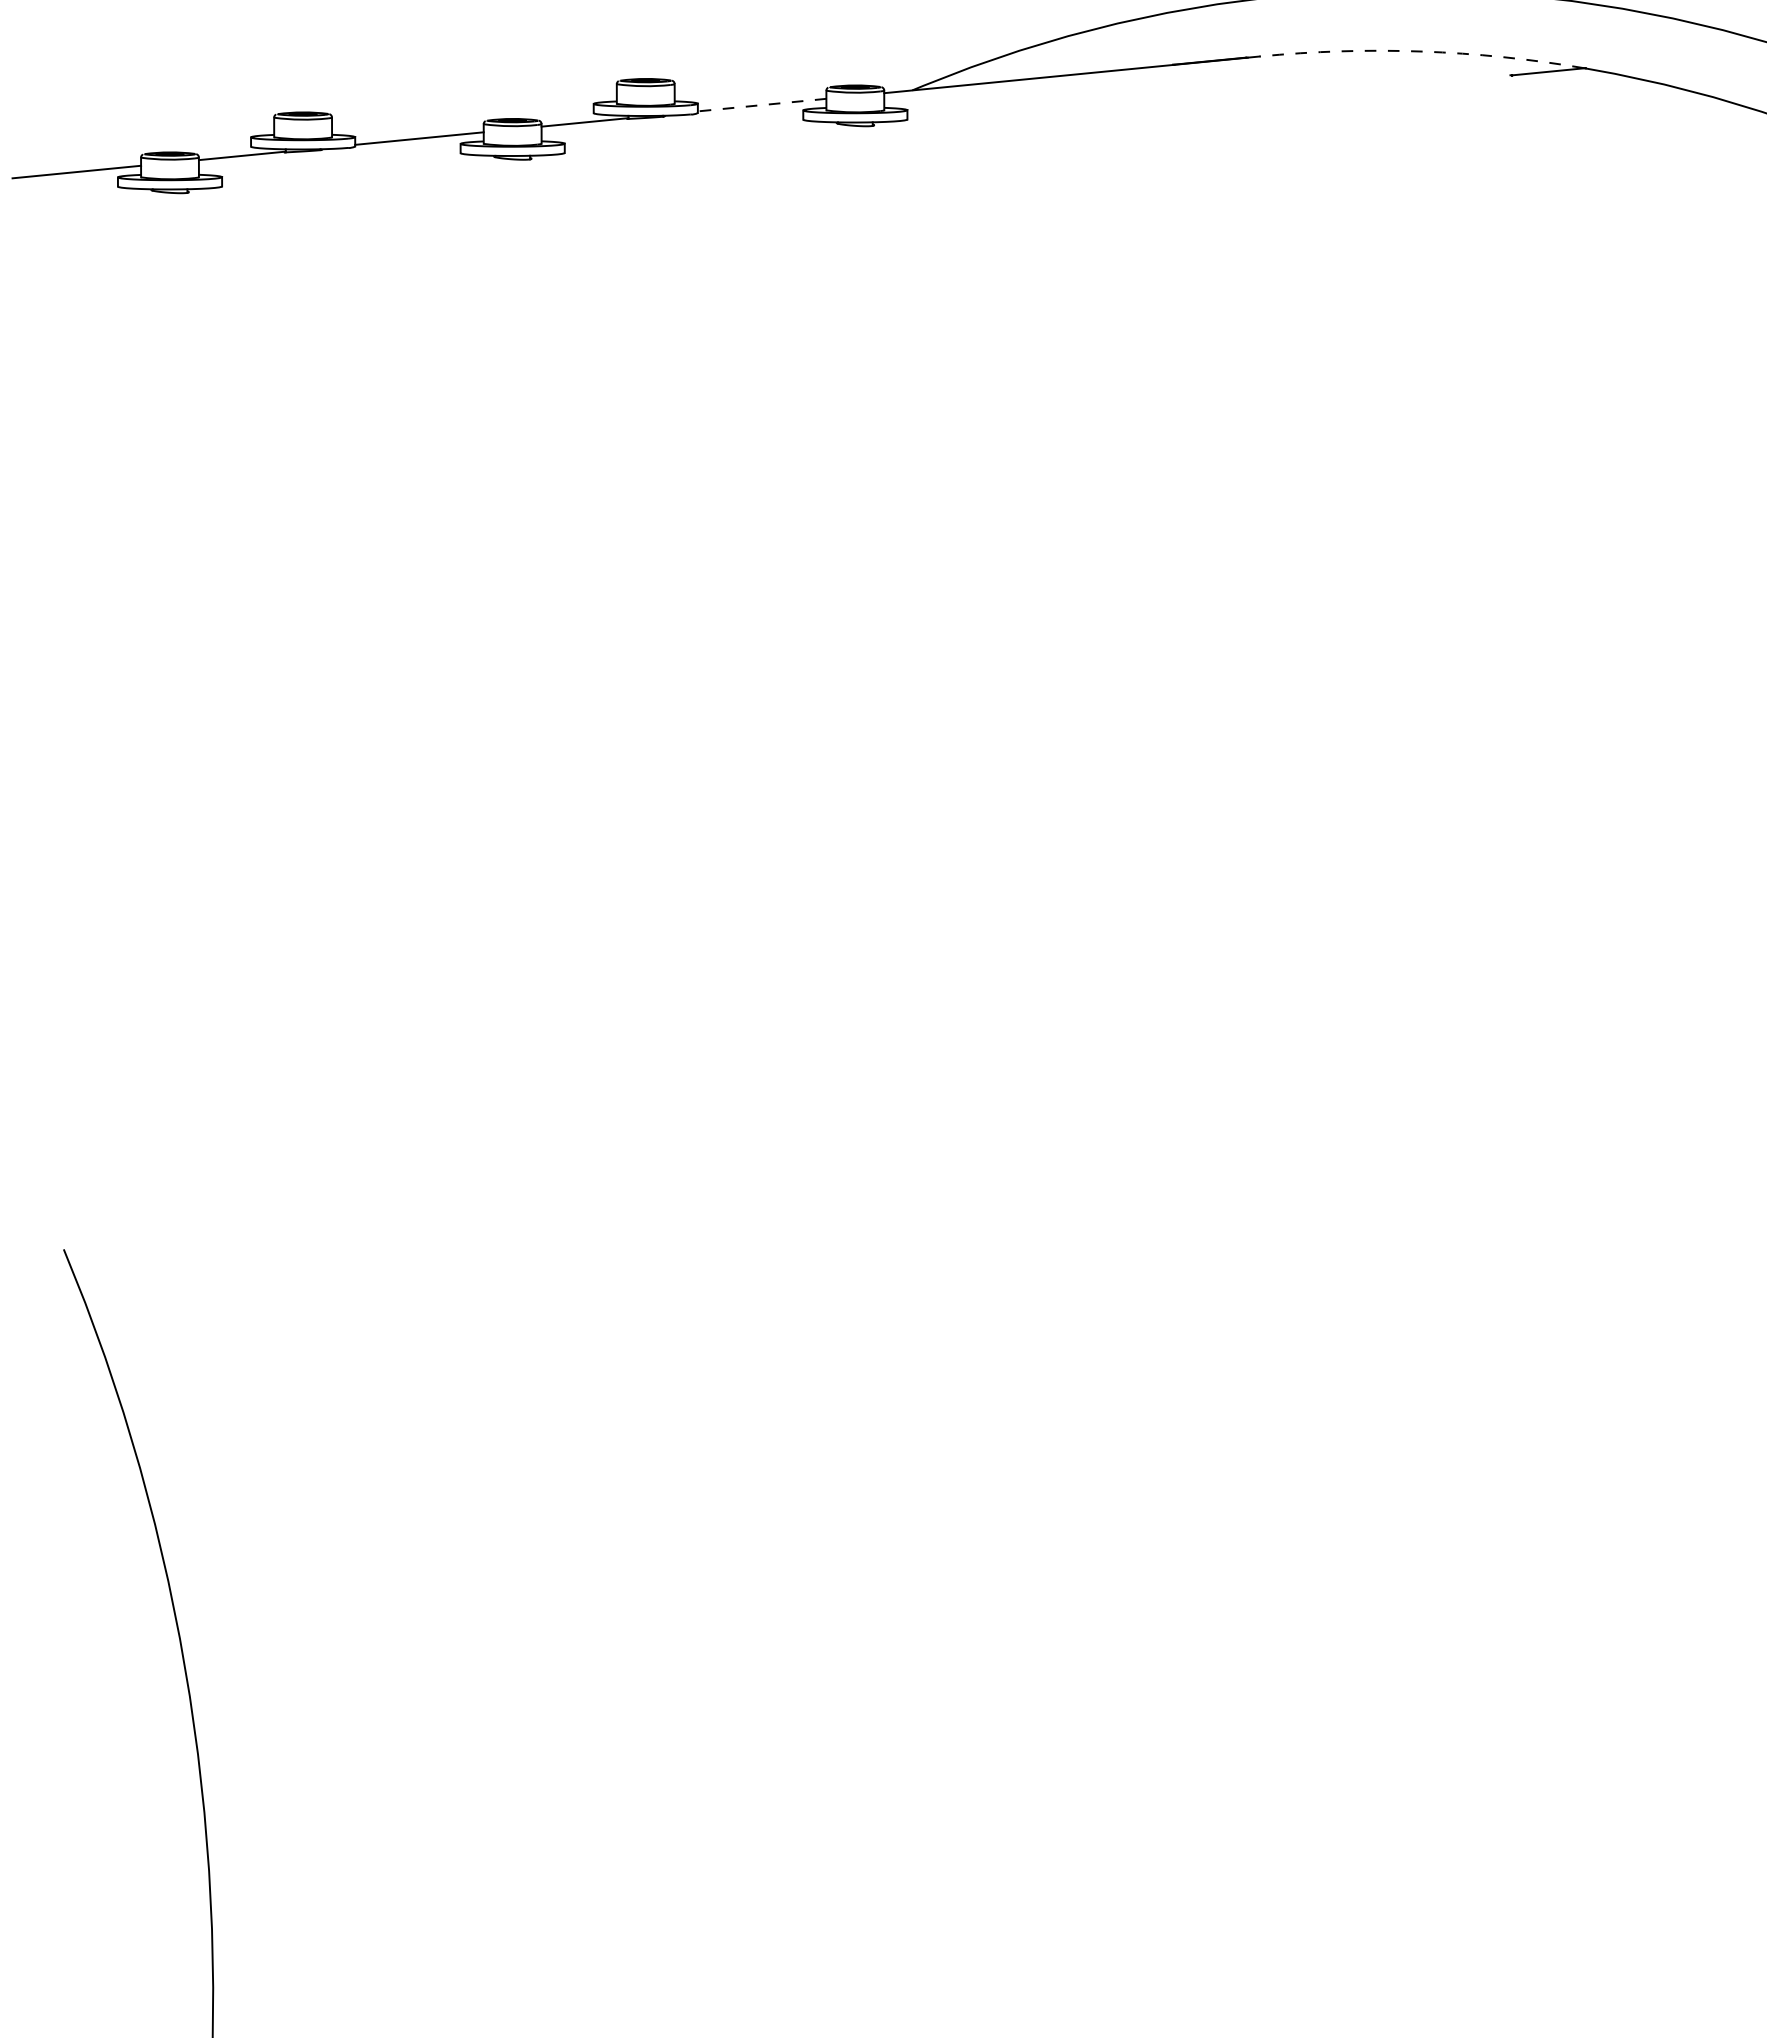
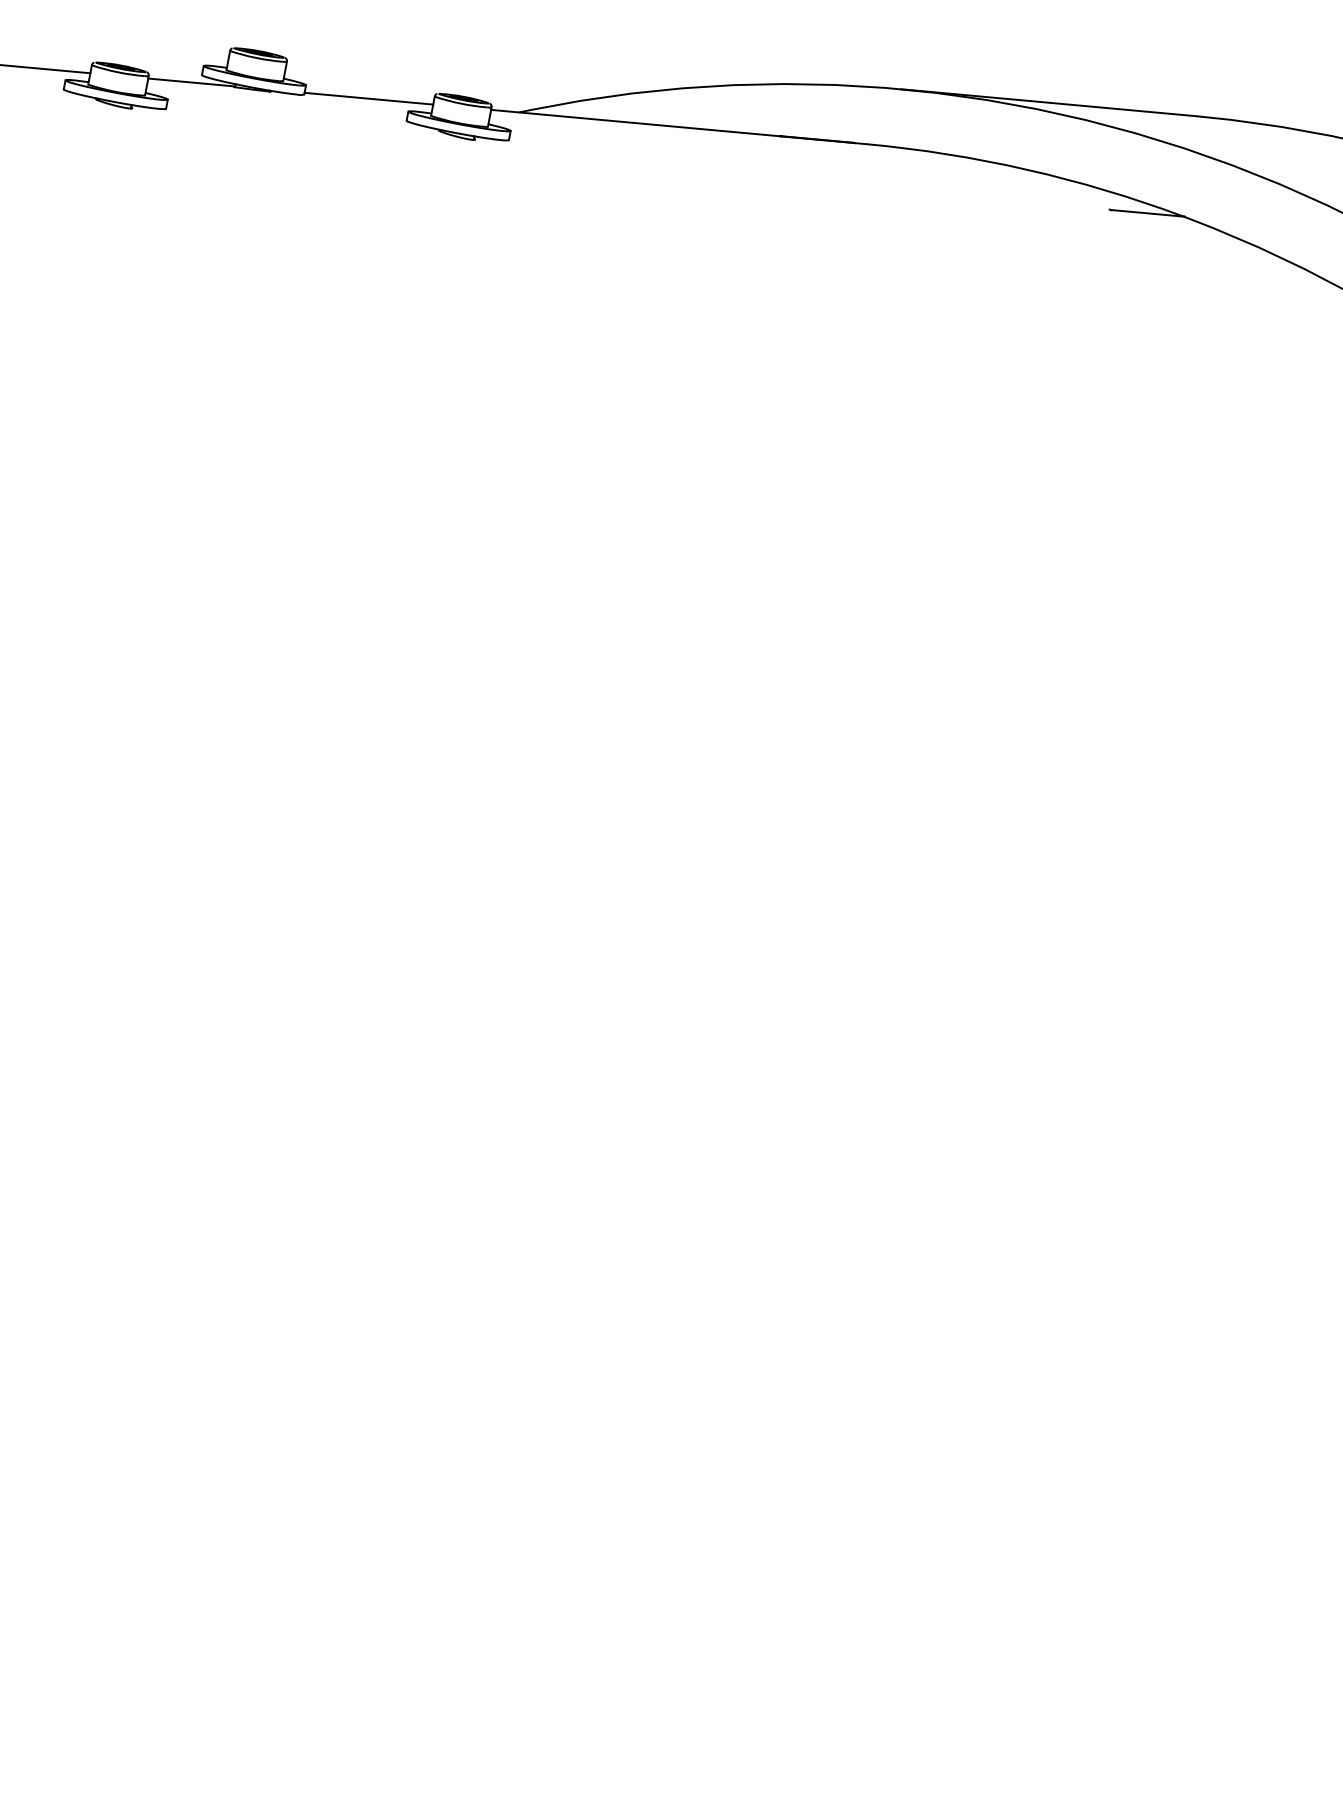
arc: (1422, 51) -> (1027, 169), dashed -> solid
line: (762, 105) -> (369, 99), dashed -> solid

